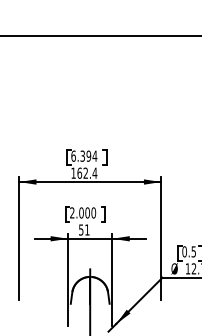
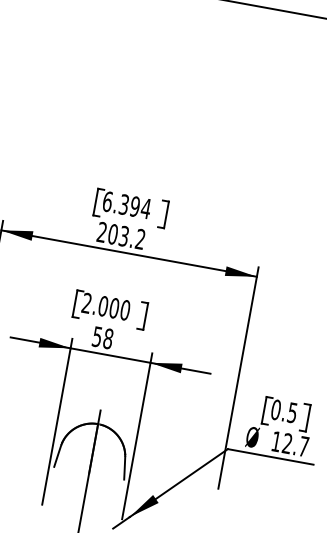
text: (84, 172) -> (121, 234), 162.4 -> 203.2
text: (87, 229) -> (108, 337), 51 -> 58

